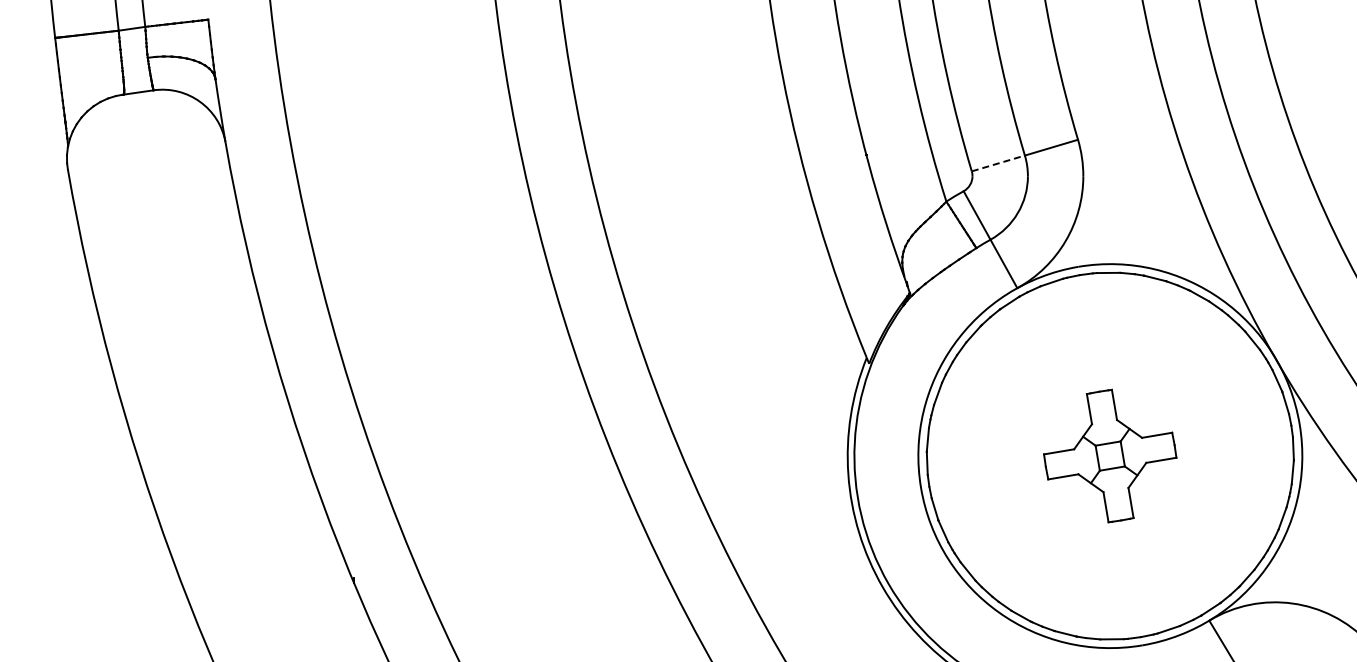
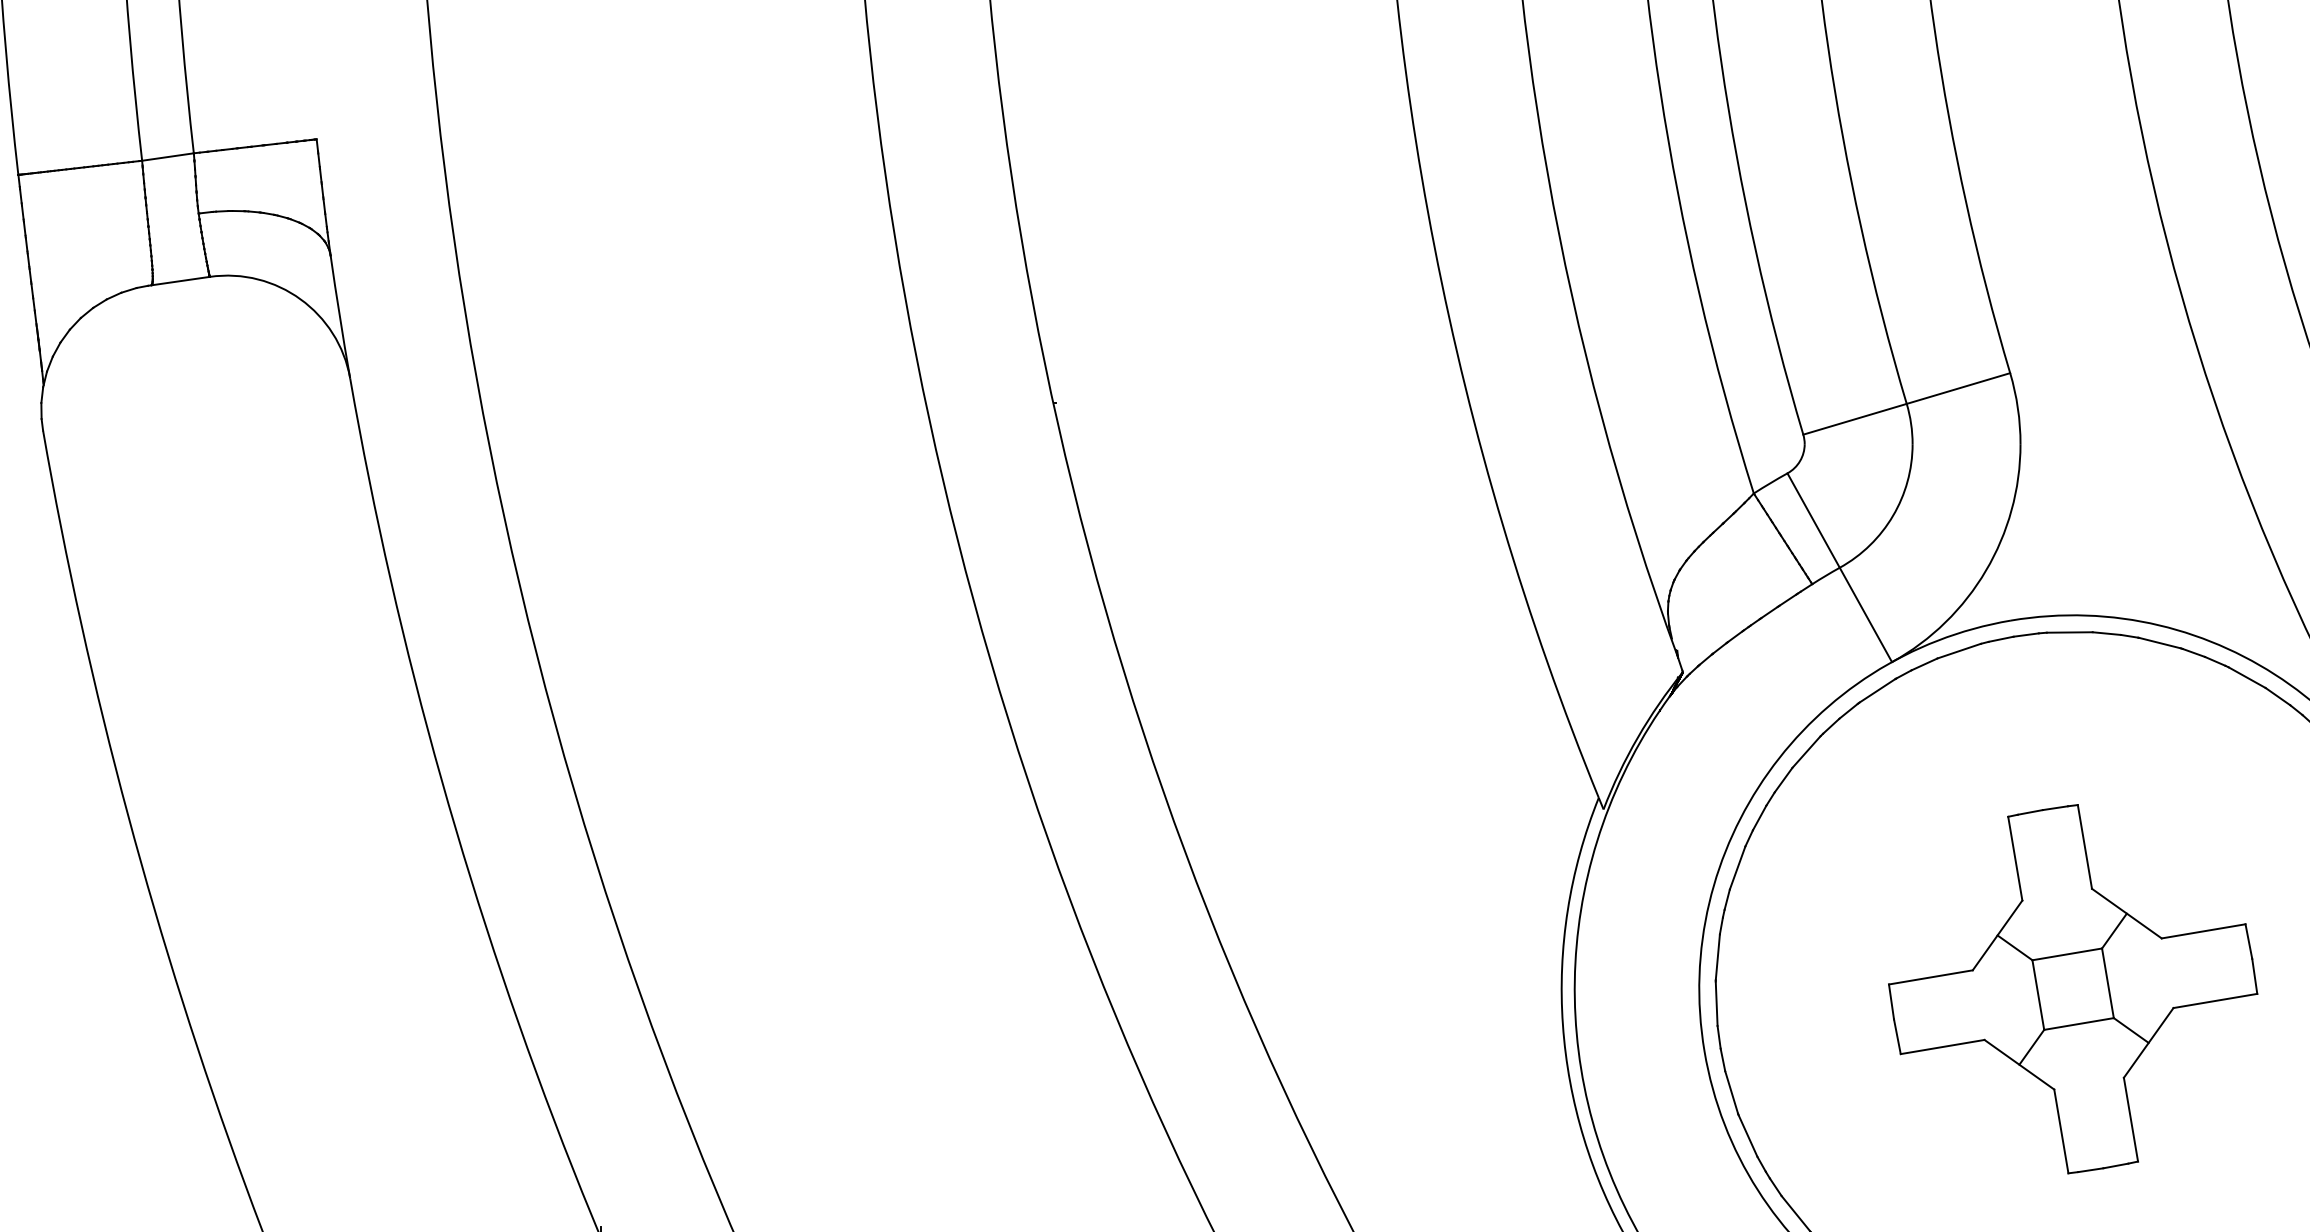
line: (998, 163) -> (1855, 419), dashed -> solid
part: (1109, 455) -> (2071, 987), size x1.43

